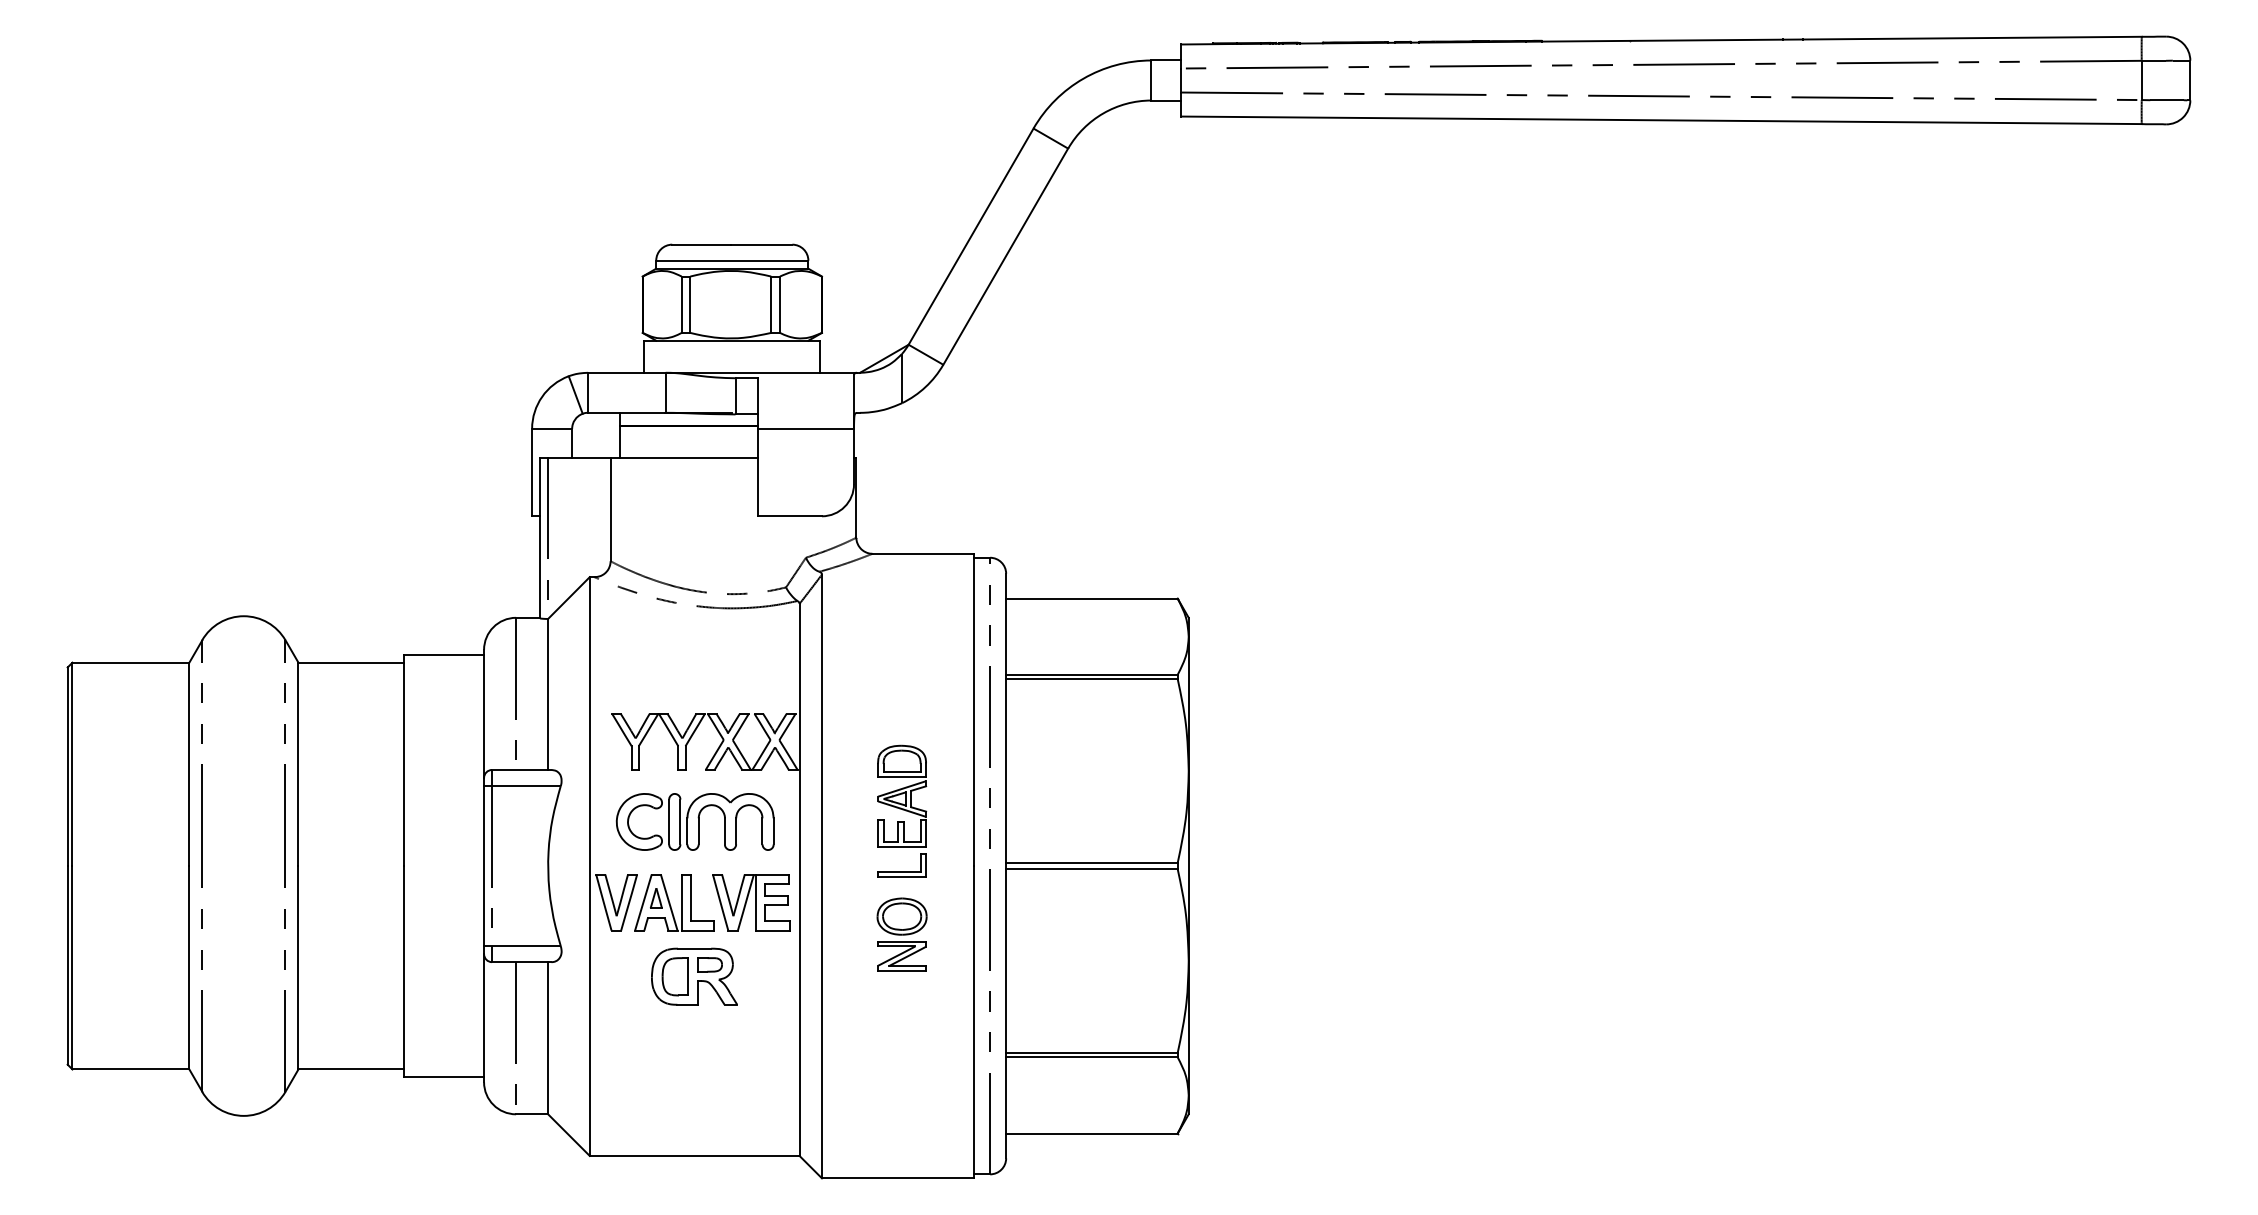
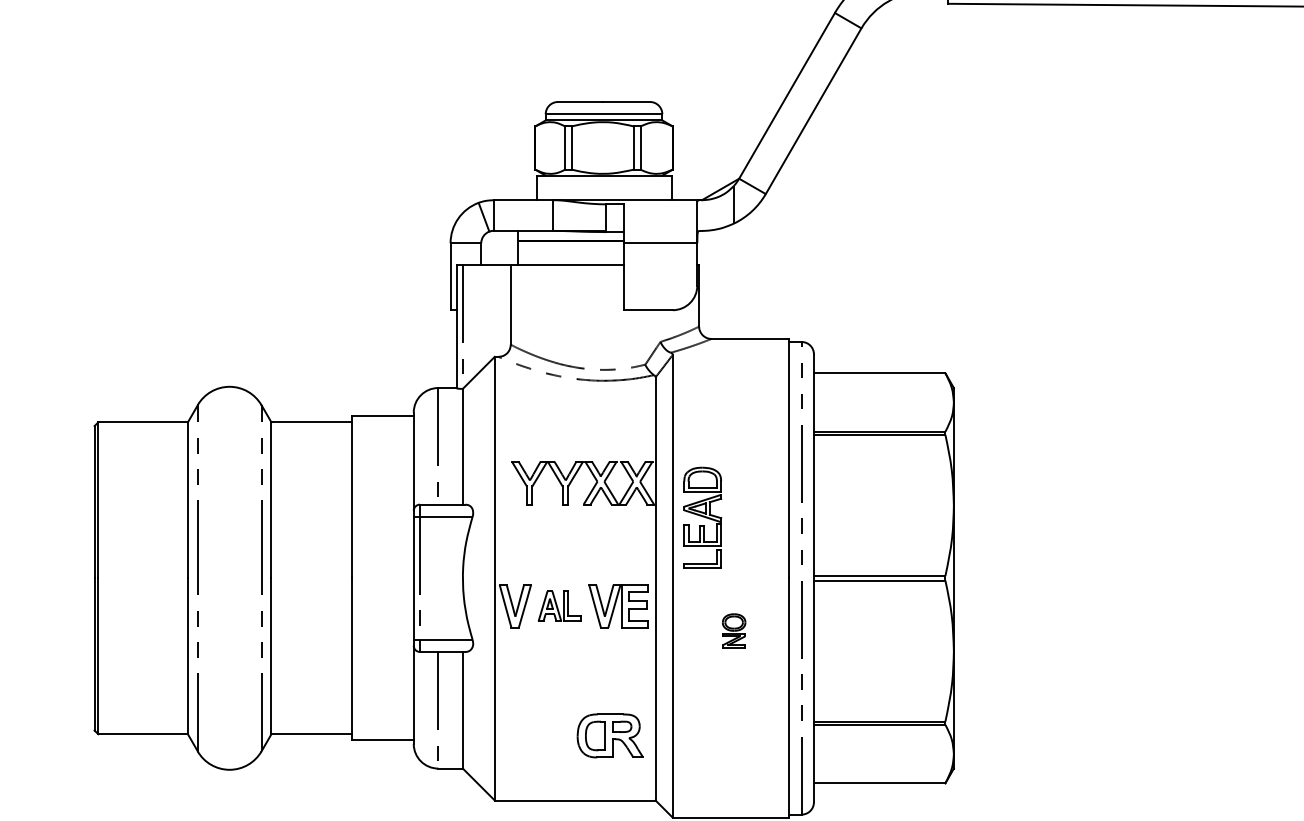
part: (902, 810) -> (703, 517), moved
part: (694, 821) -> (575, 544), removed
part: (674, 902) -> (559, 606), size x0.7
part: (901, 934) -> (733, 630), size x0.6
part: (694, 976) -> (610, 735), moved

